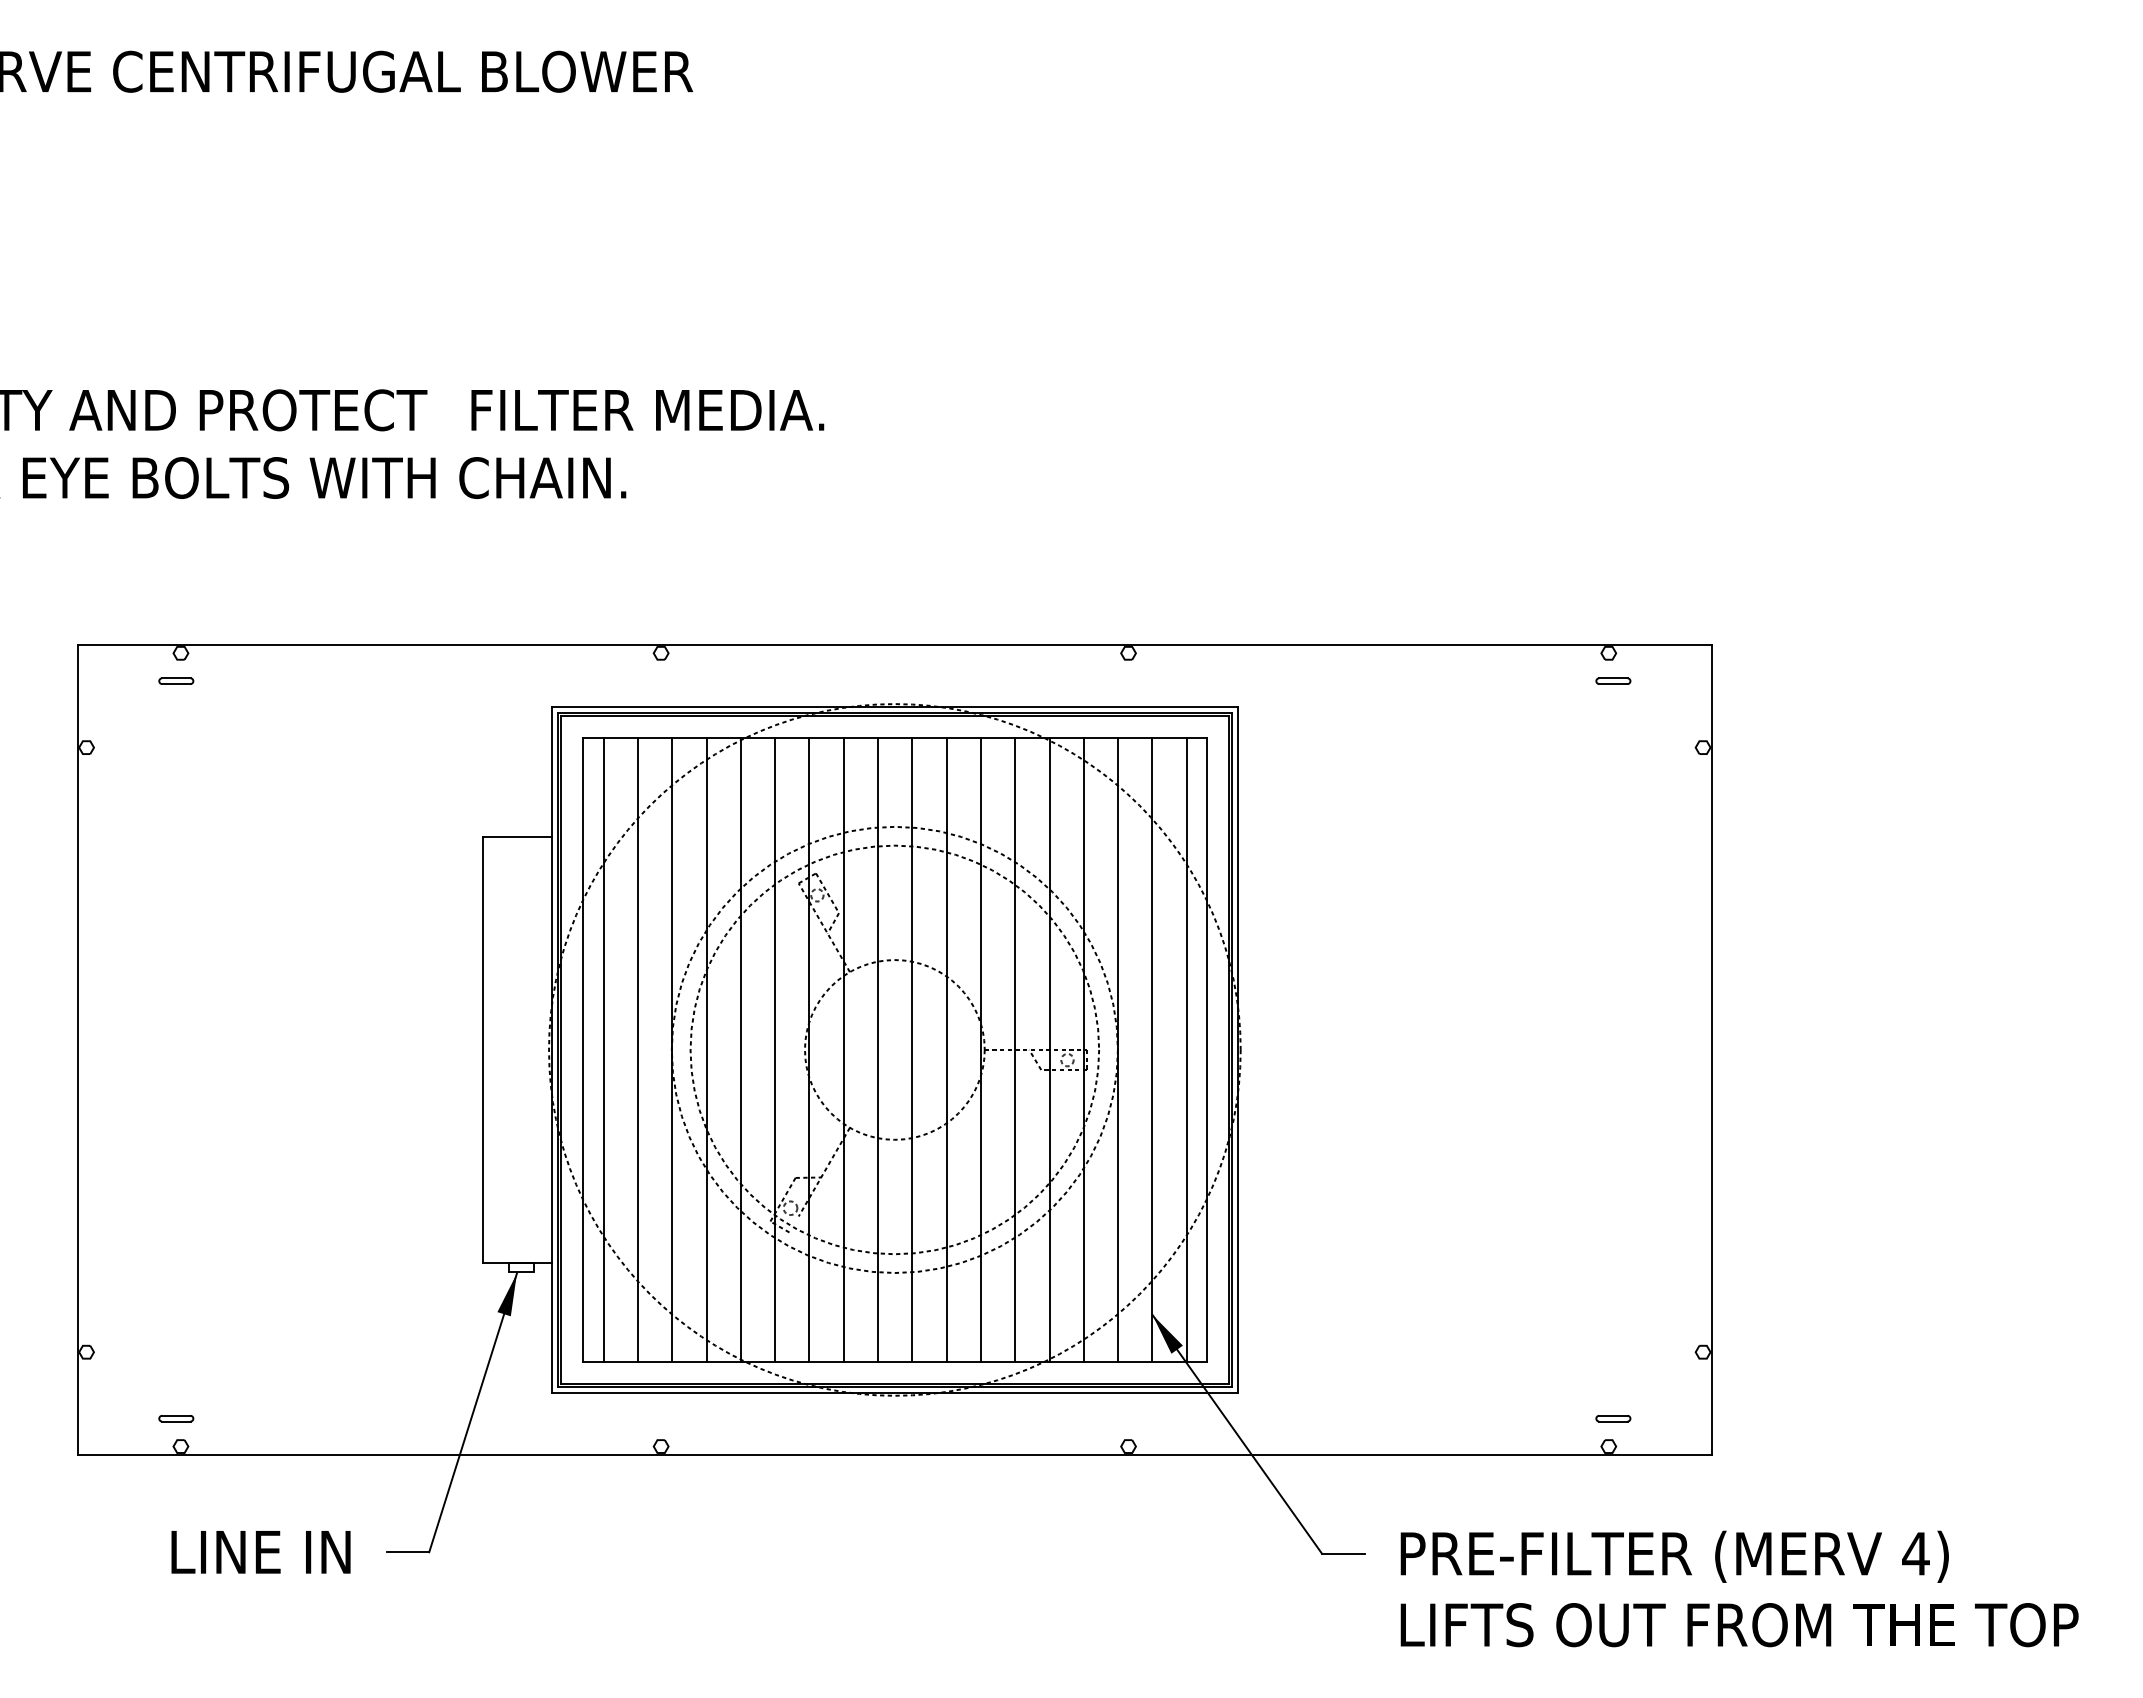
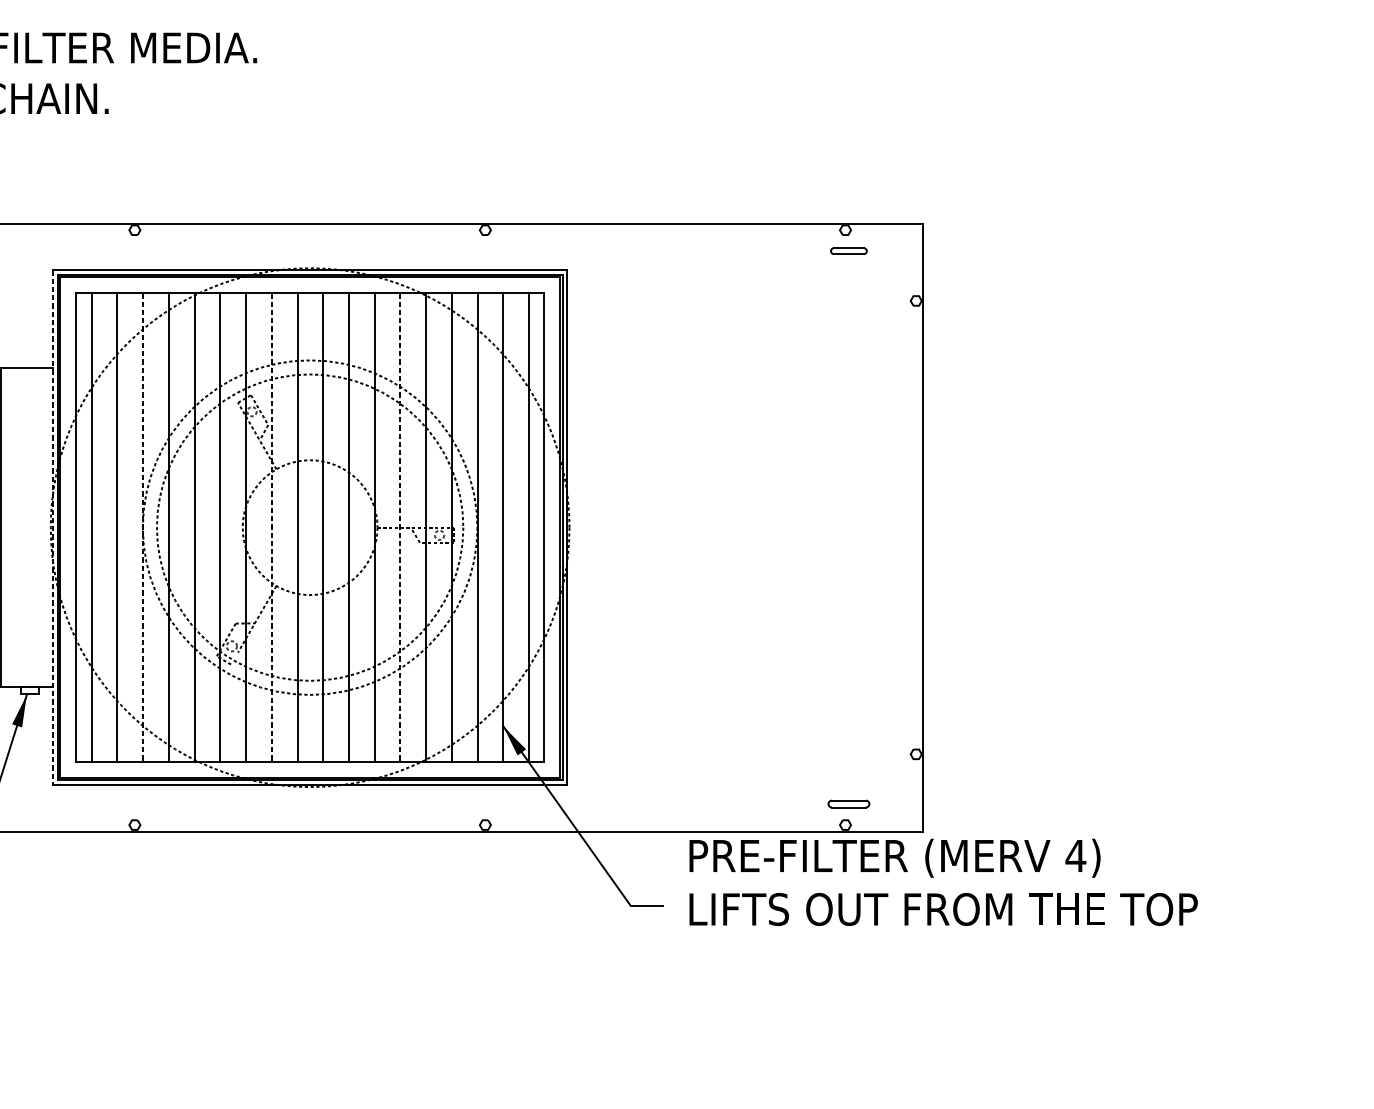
part: (1613, 680) -> (849, 250), size x1.4
line: (551, 1050) -> (52, 528), solid -> dashed
line: (672, 1050) -> (143, 528), solid -> dashed
line: (843, 1050) -> (271, 528), solid -> dashed
line: (1015, 1050) -> (400, 528), solid -> dashed
part: (1613, 1418) -> (849, 804), size x1.6
text: (1739, 1588) -> (943, 882), moved

